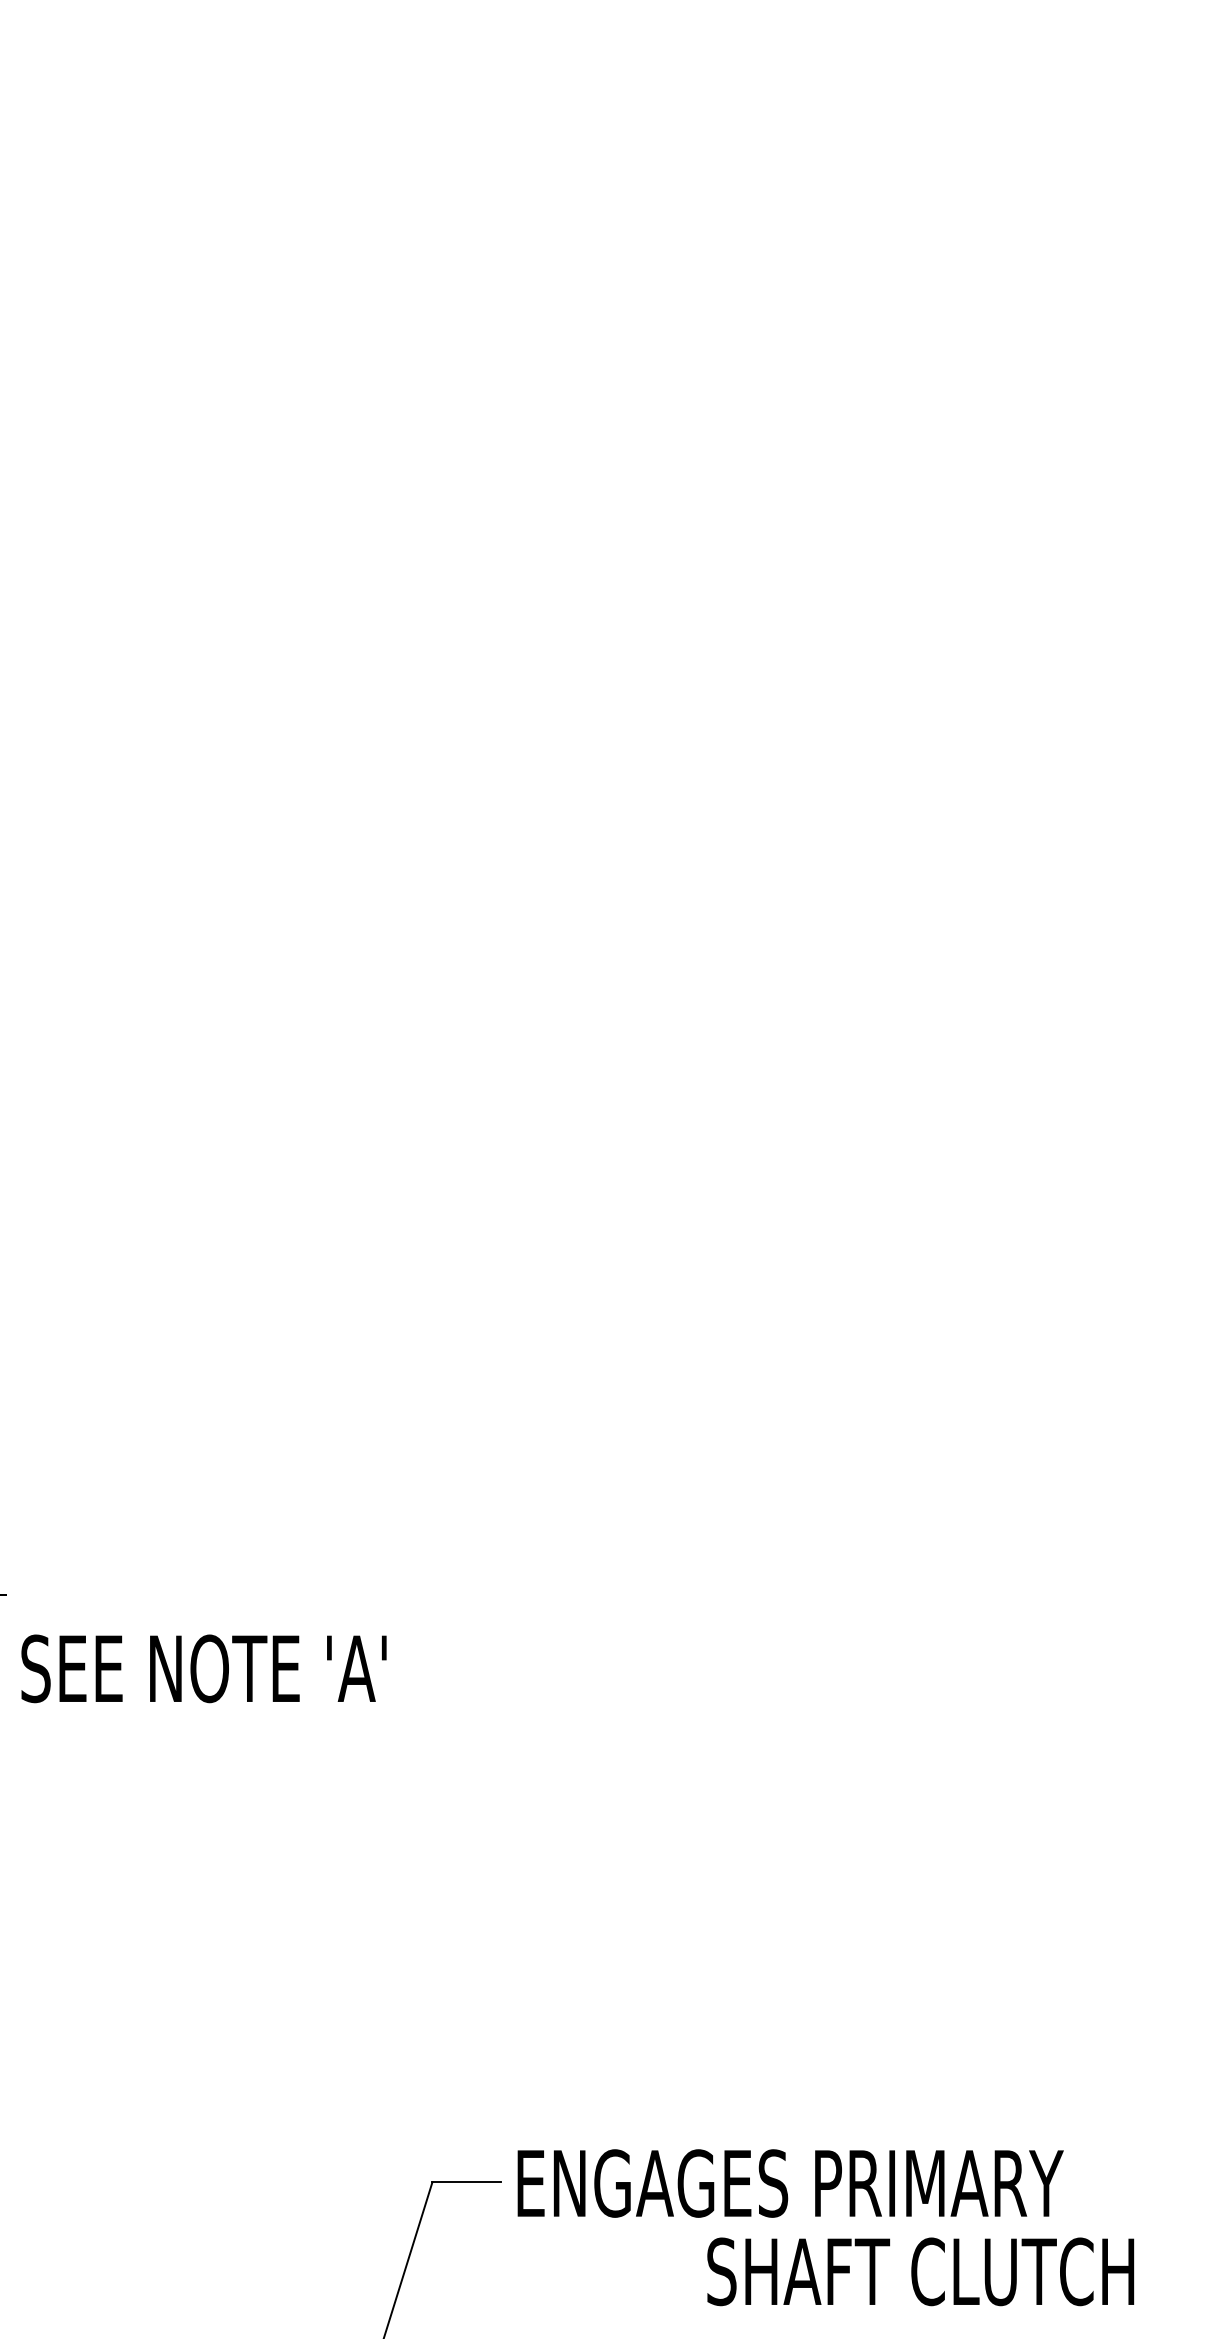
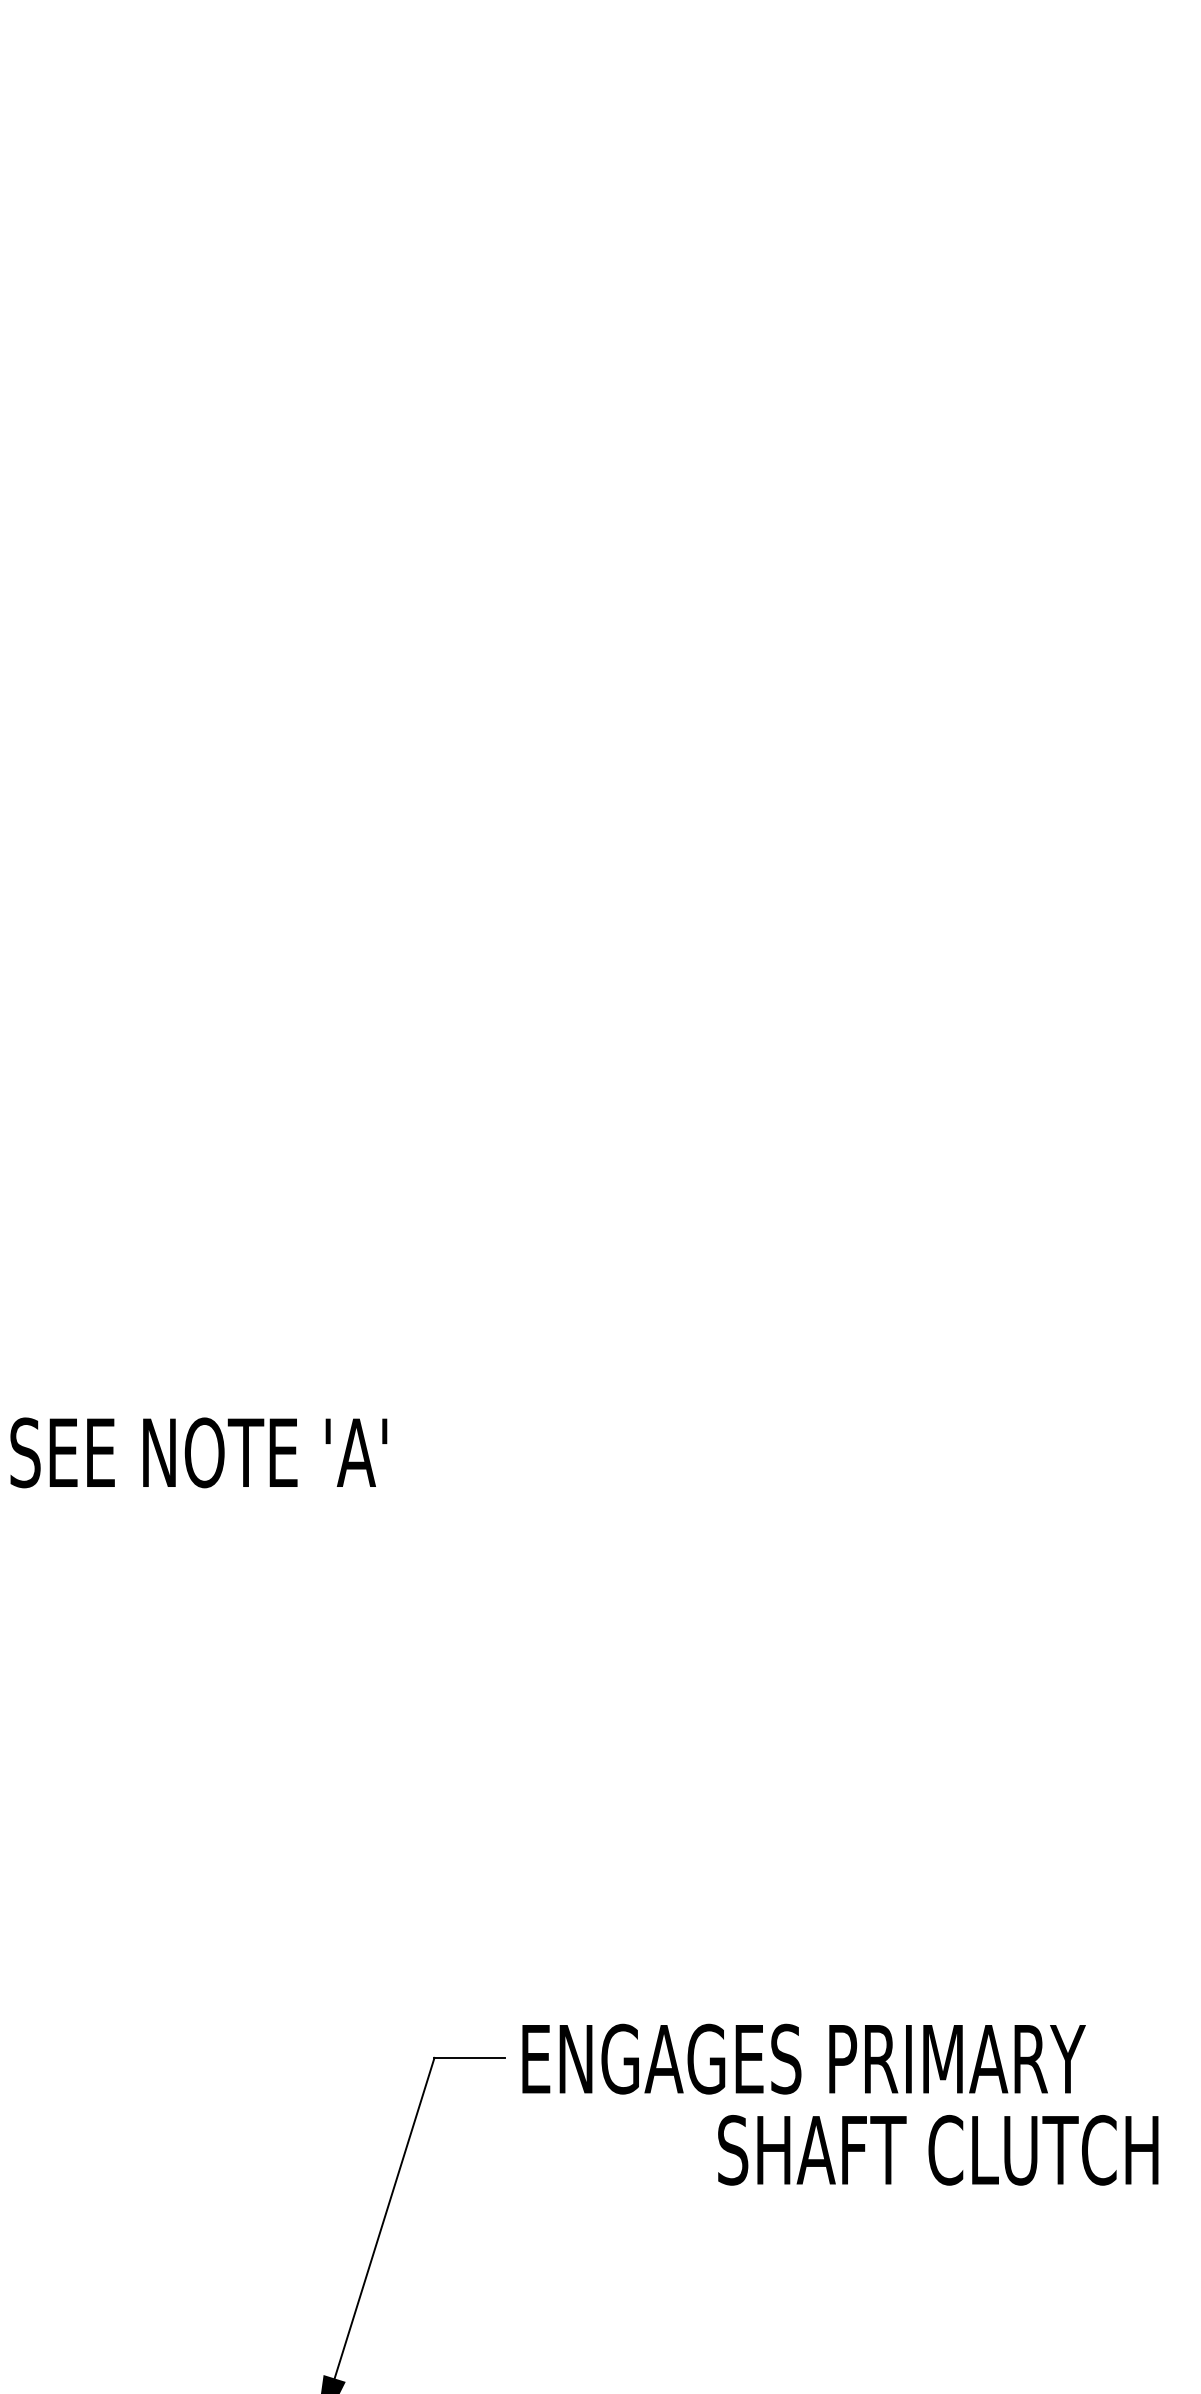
text: (203, 1668) -> (198, 1452), moved

